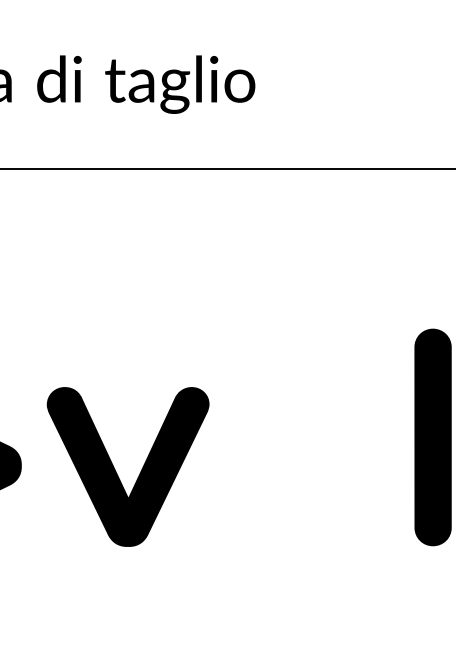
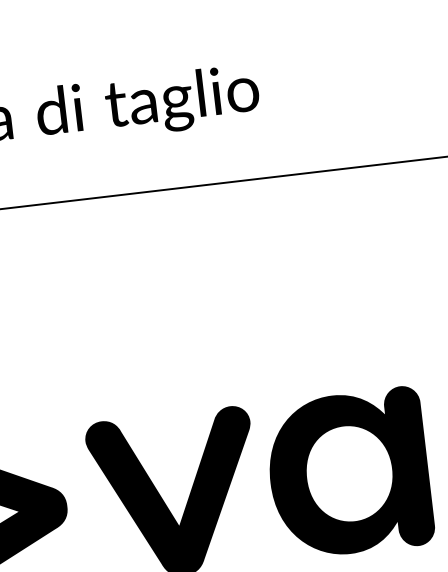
part: (299, 465) -> (348, 472), added

